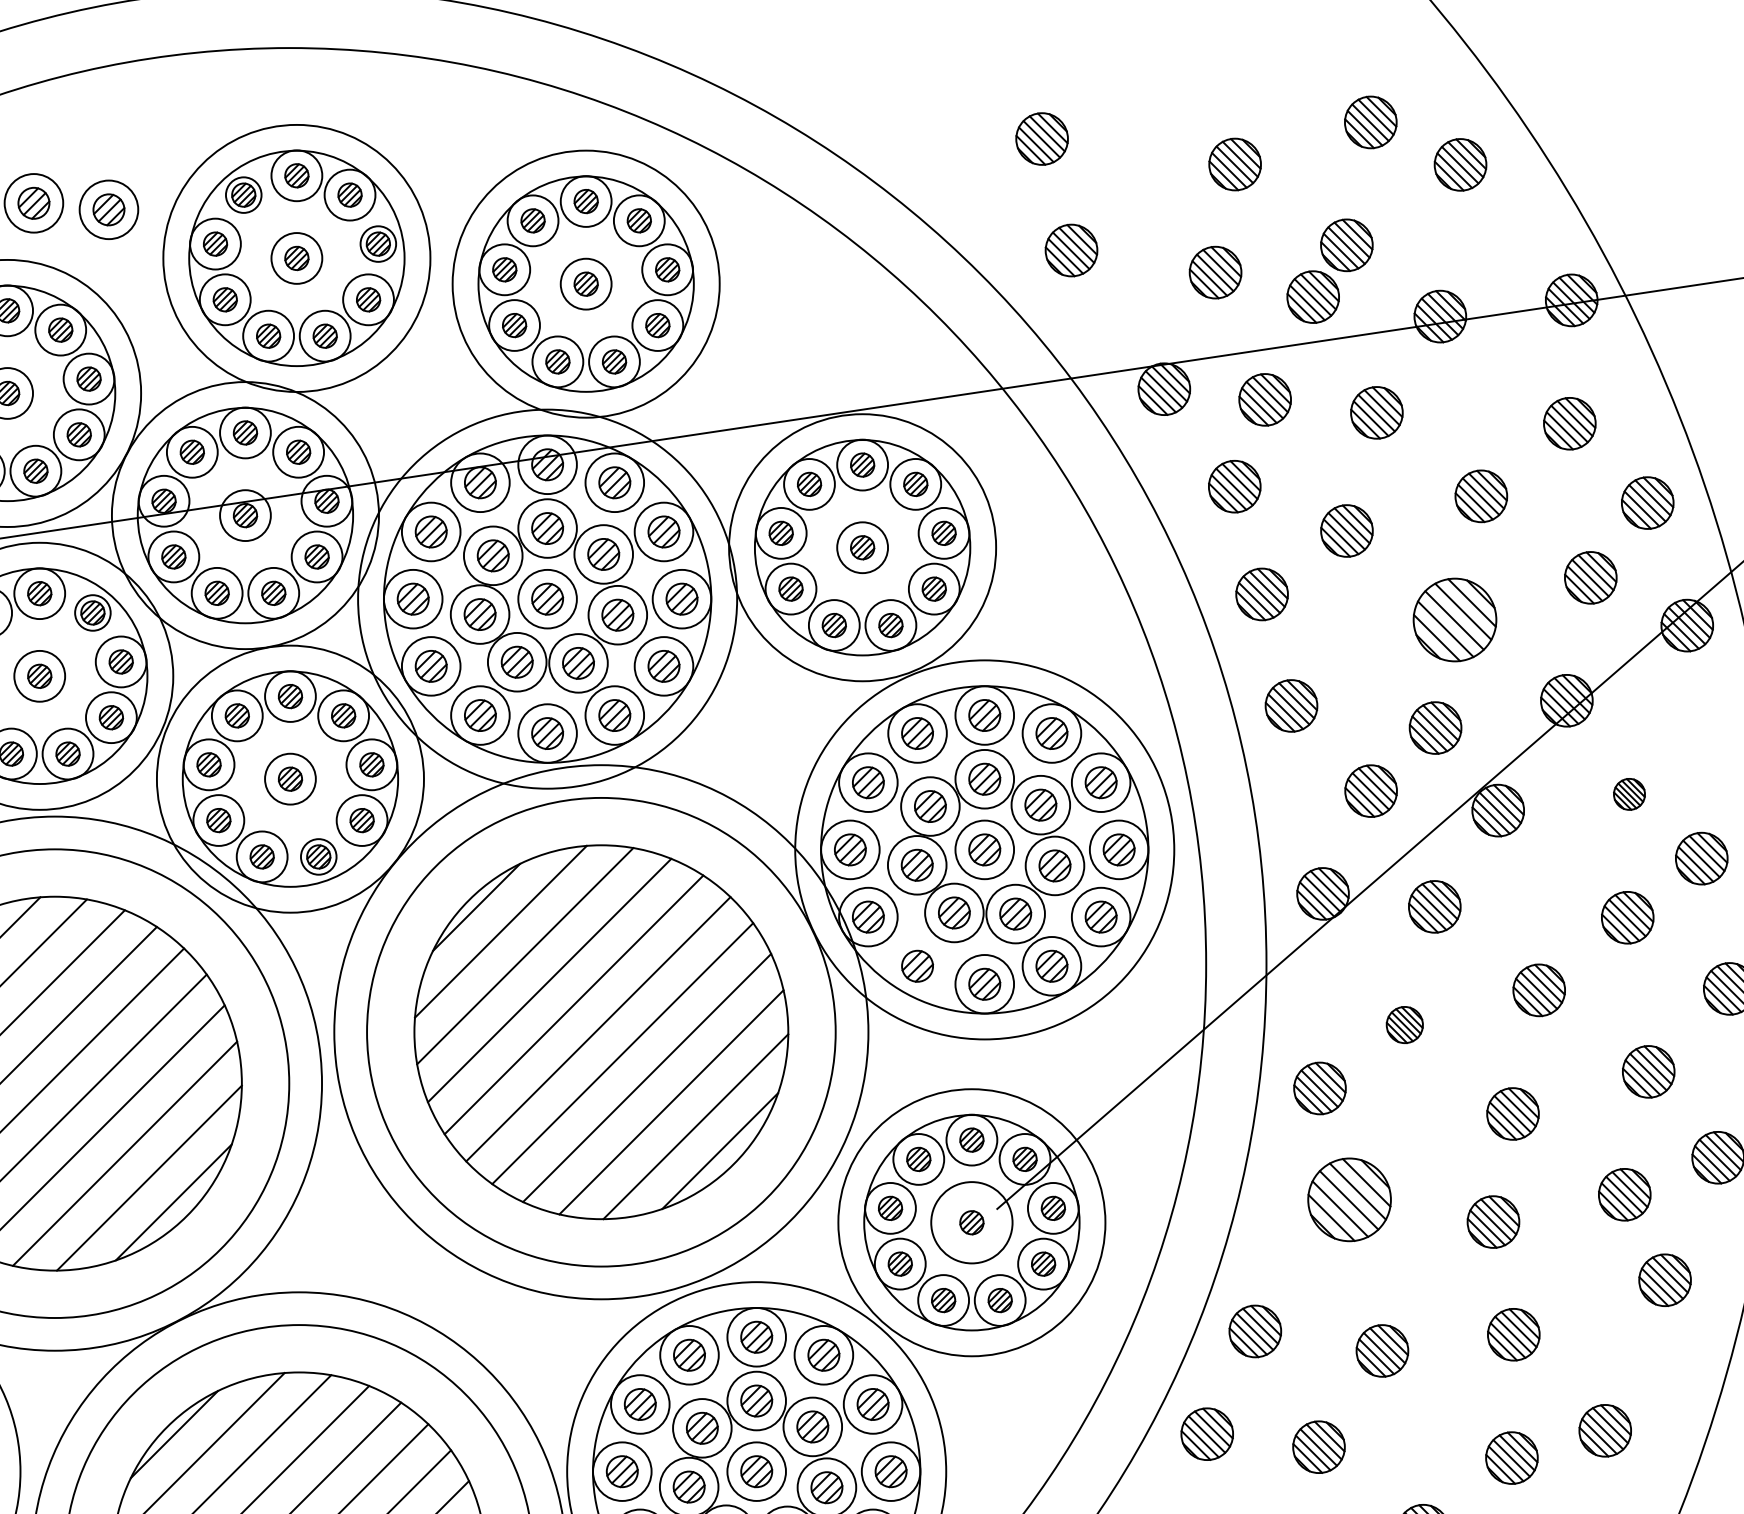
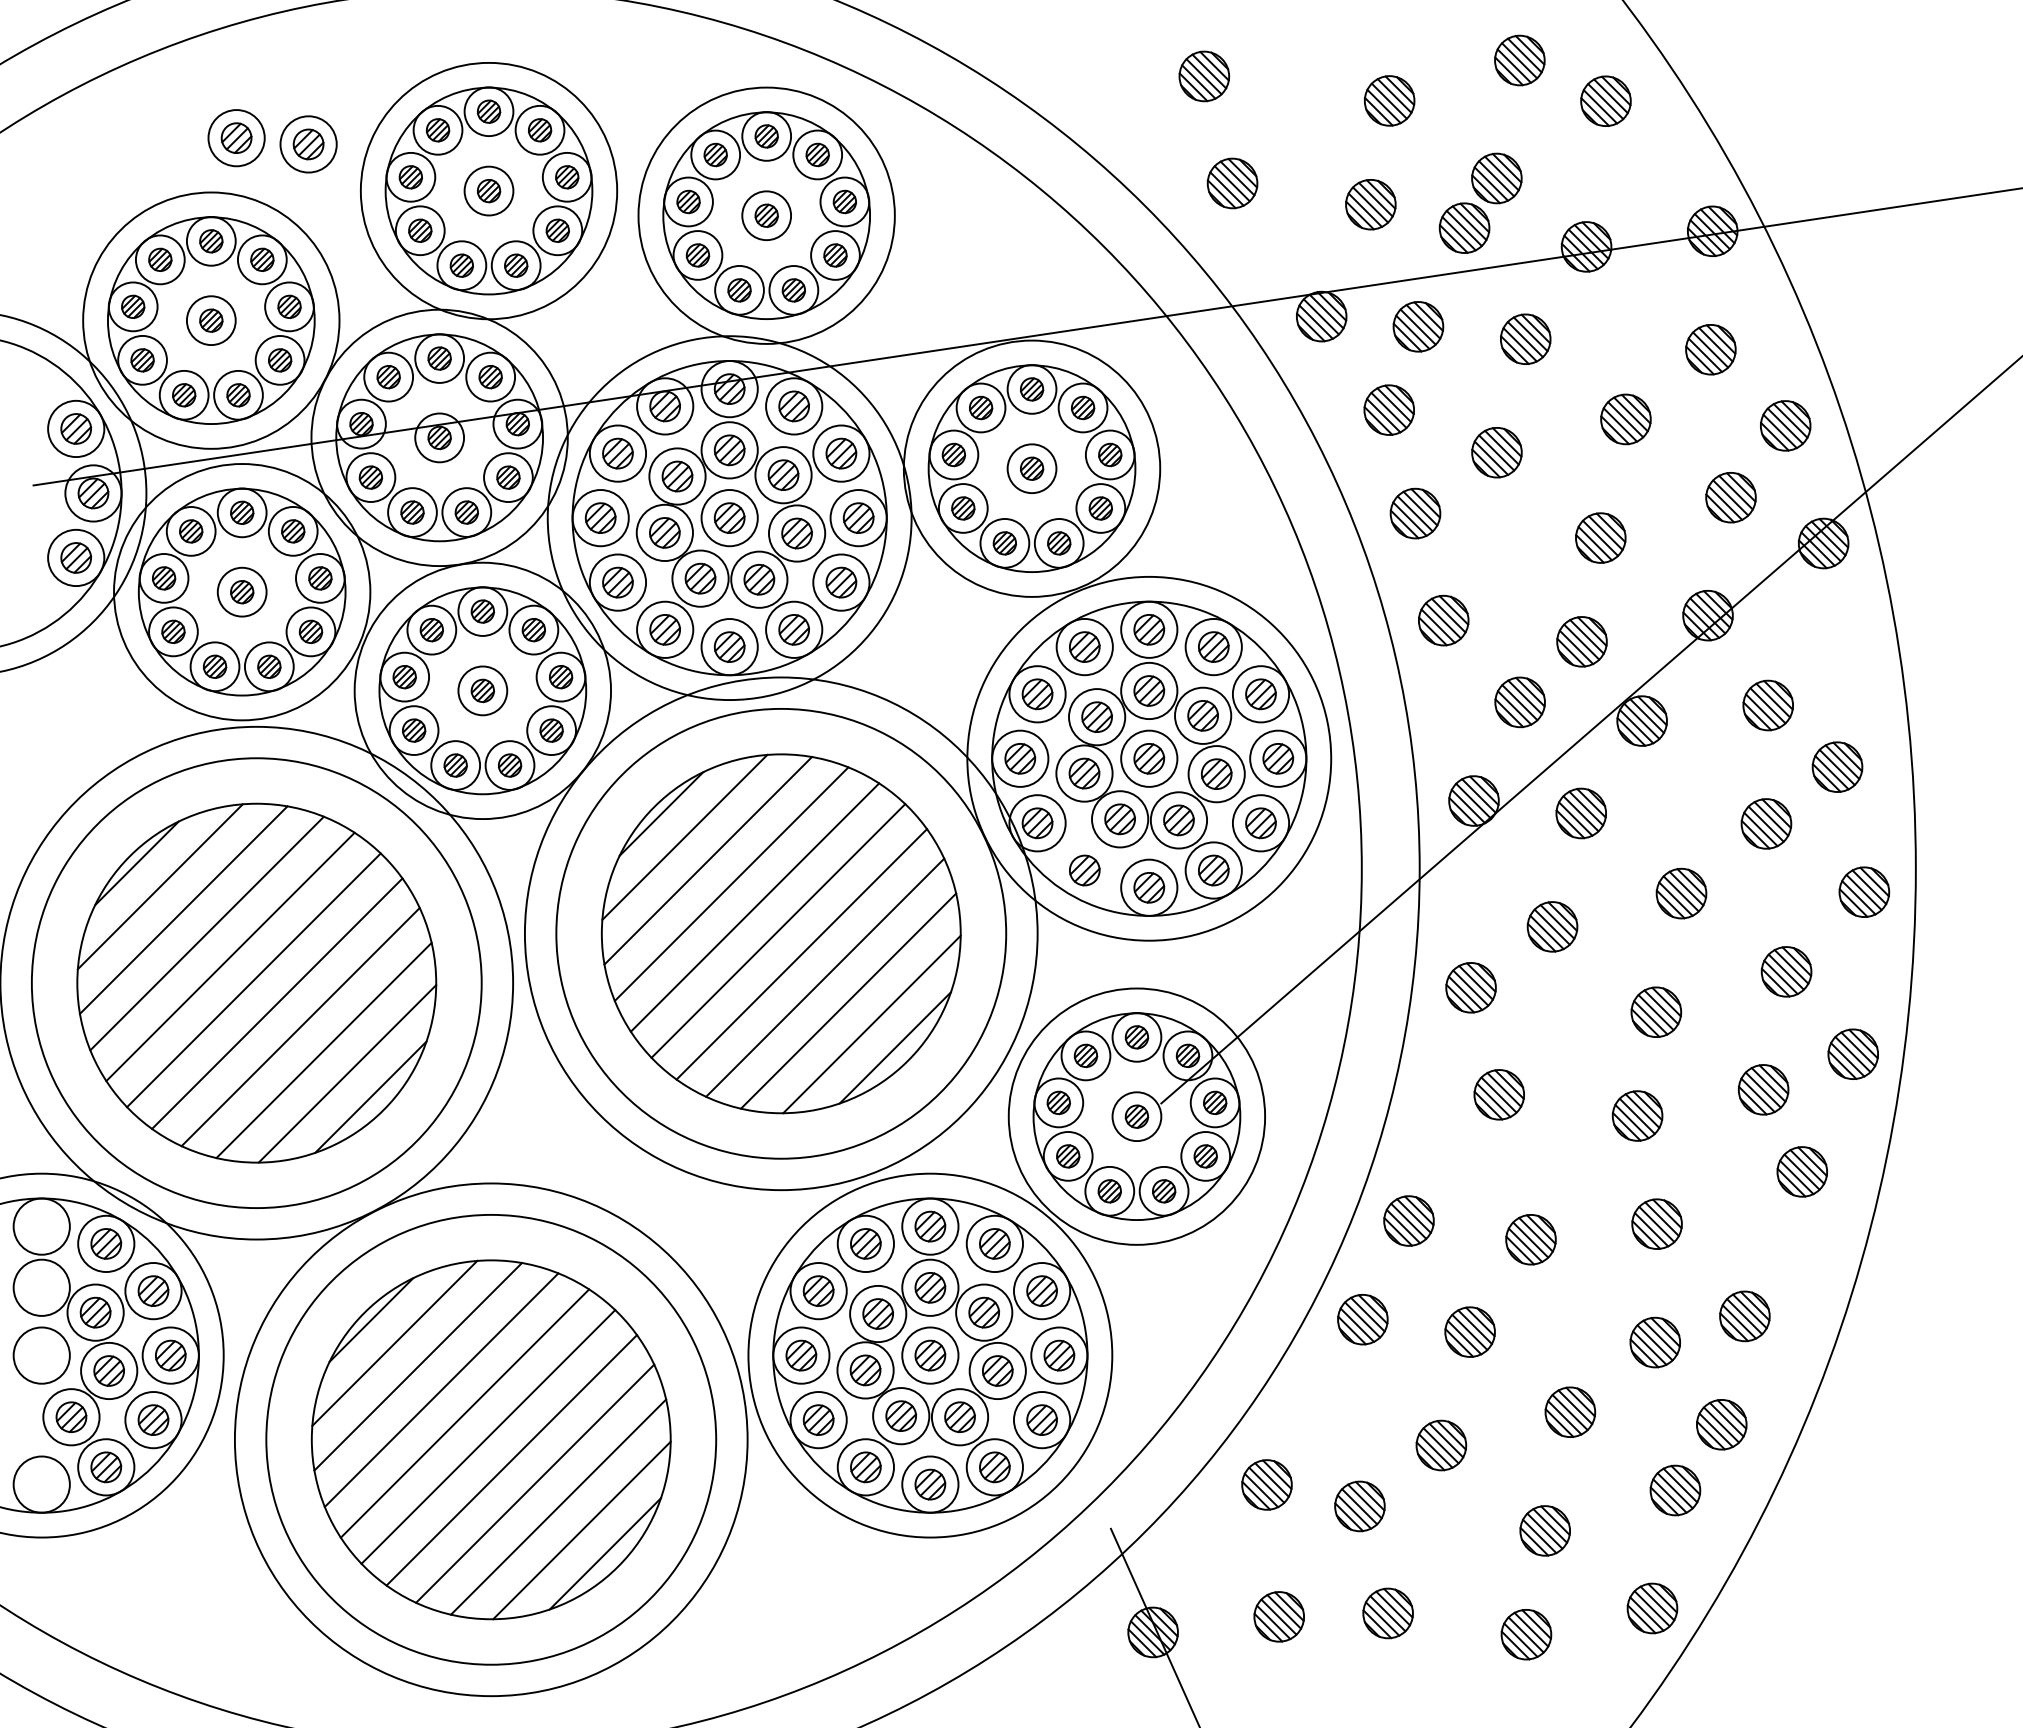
circle: (243, 194) -> (437, 129), size x1.43
circle: (377, 243) -> (566, 176), size x1.43
circle: (92, 612) -> (292, 530), size x1.43
part: (1454, 619) -> (1600, 537), size x0.62
part: (1628, 794) -> (1767, 705), size x1.67
circle: (318, 856) -> (509, 765), size x1.43
part: (1404, 1024) -> (1552, 926), size x1.43
part: (1348, 1199) -> (1498, 1094), size x0.62
circle: (971, 1222) -> (1136, 1116), size x0.62

